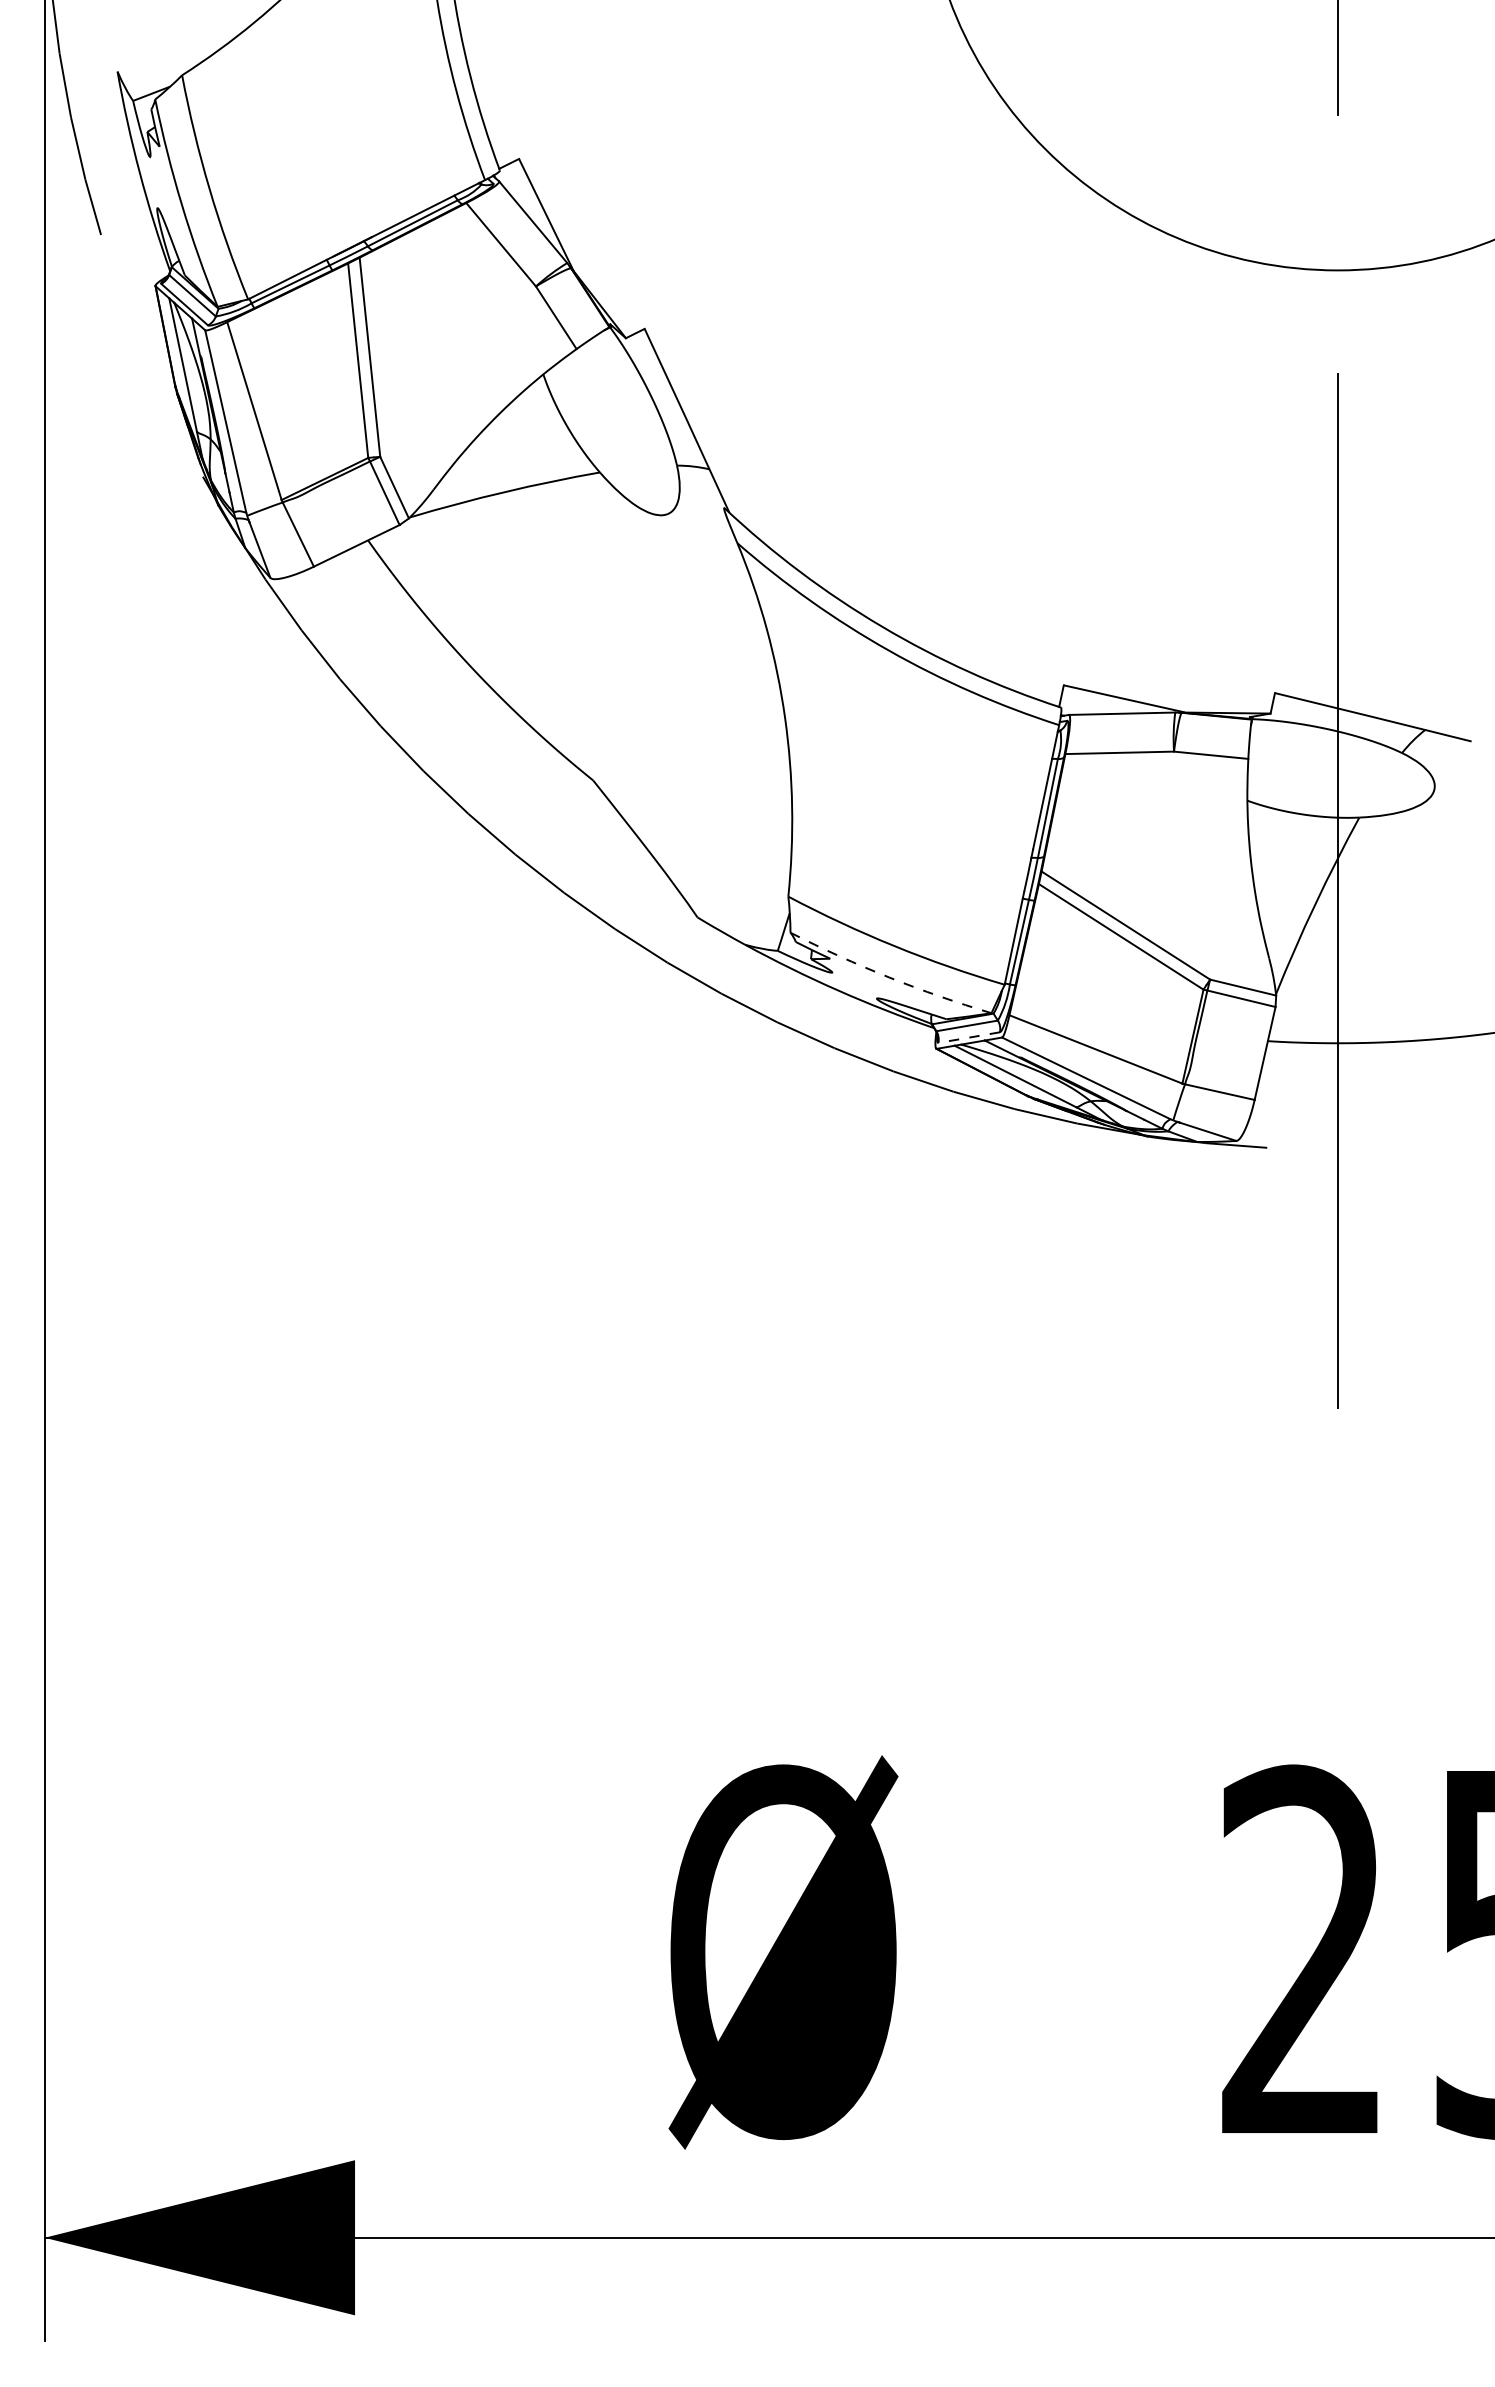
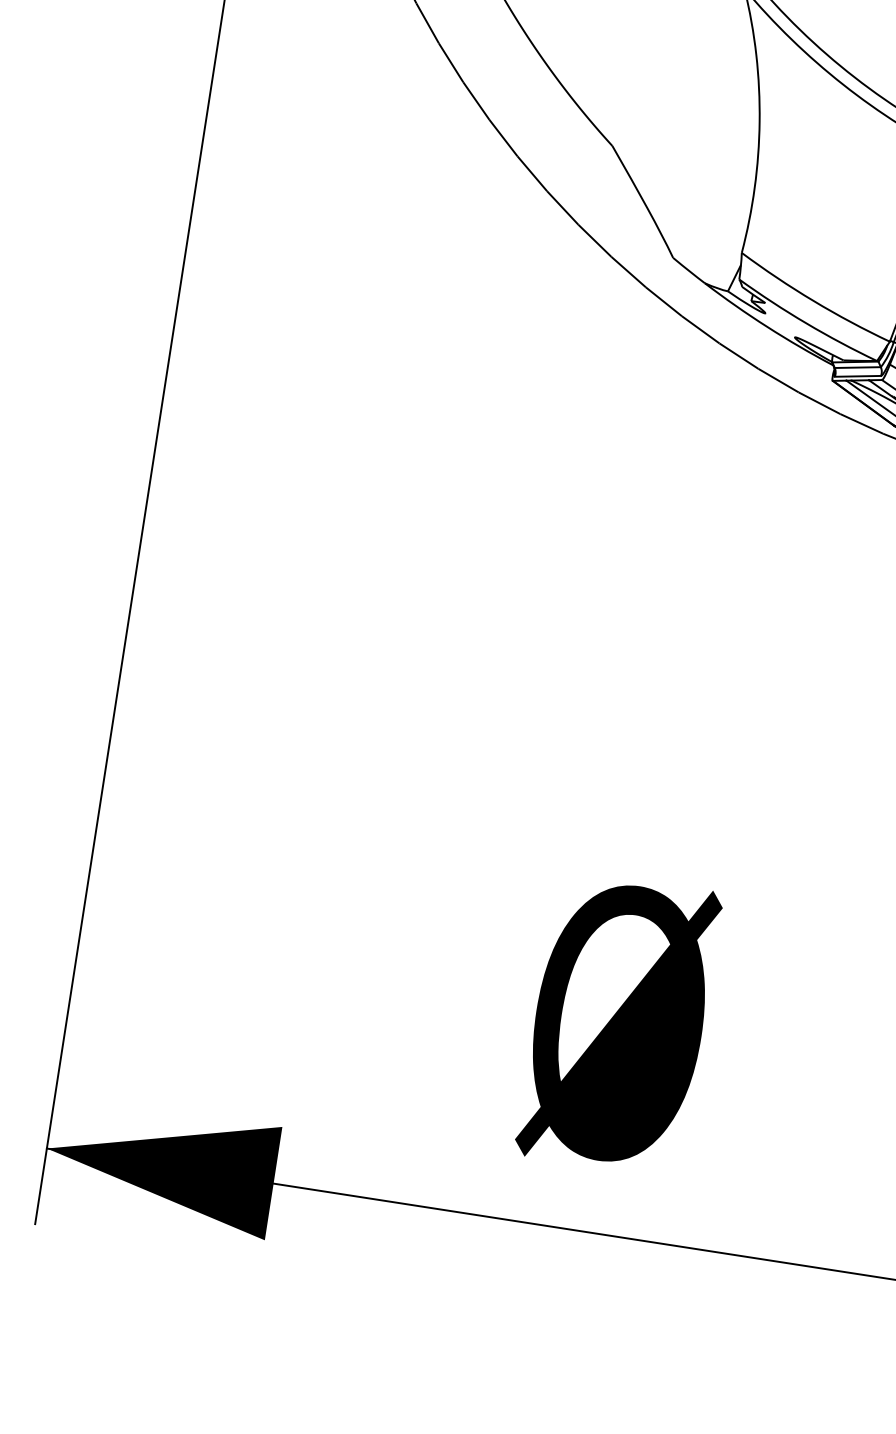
arc: (889, 977) -> (806, 323), dashed -> solid
line: (968, 1037) -> (857, 376), dashed -> solid

